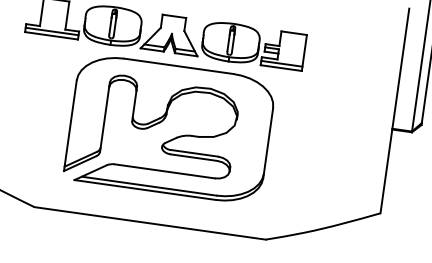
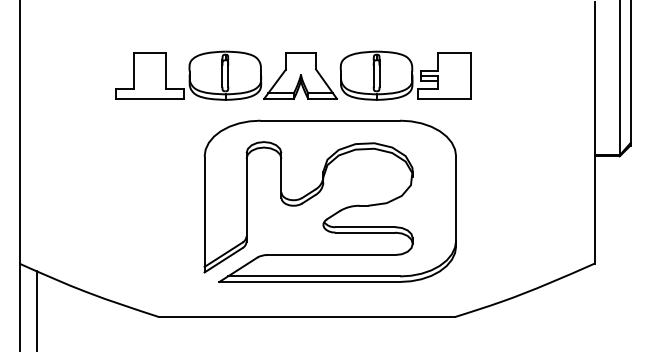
line: (51, 31) -> (149, 93), removed
line: (282, 63) -> (444, 93), removed
part: (163, 121) -> (320, 192), moved

